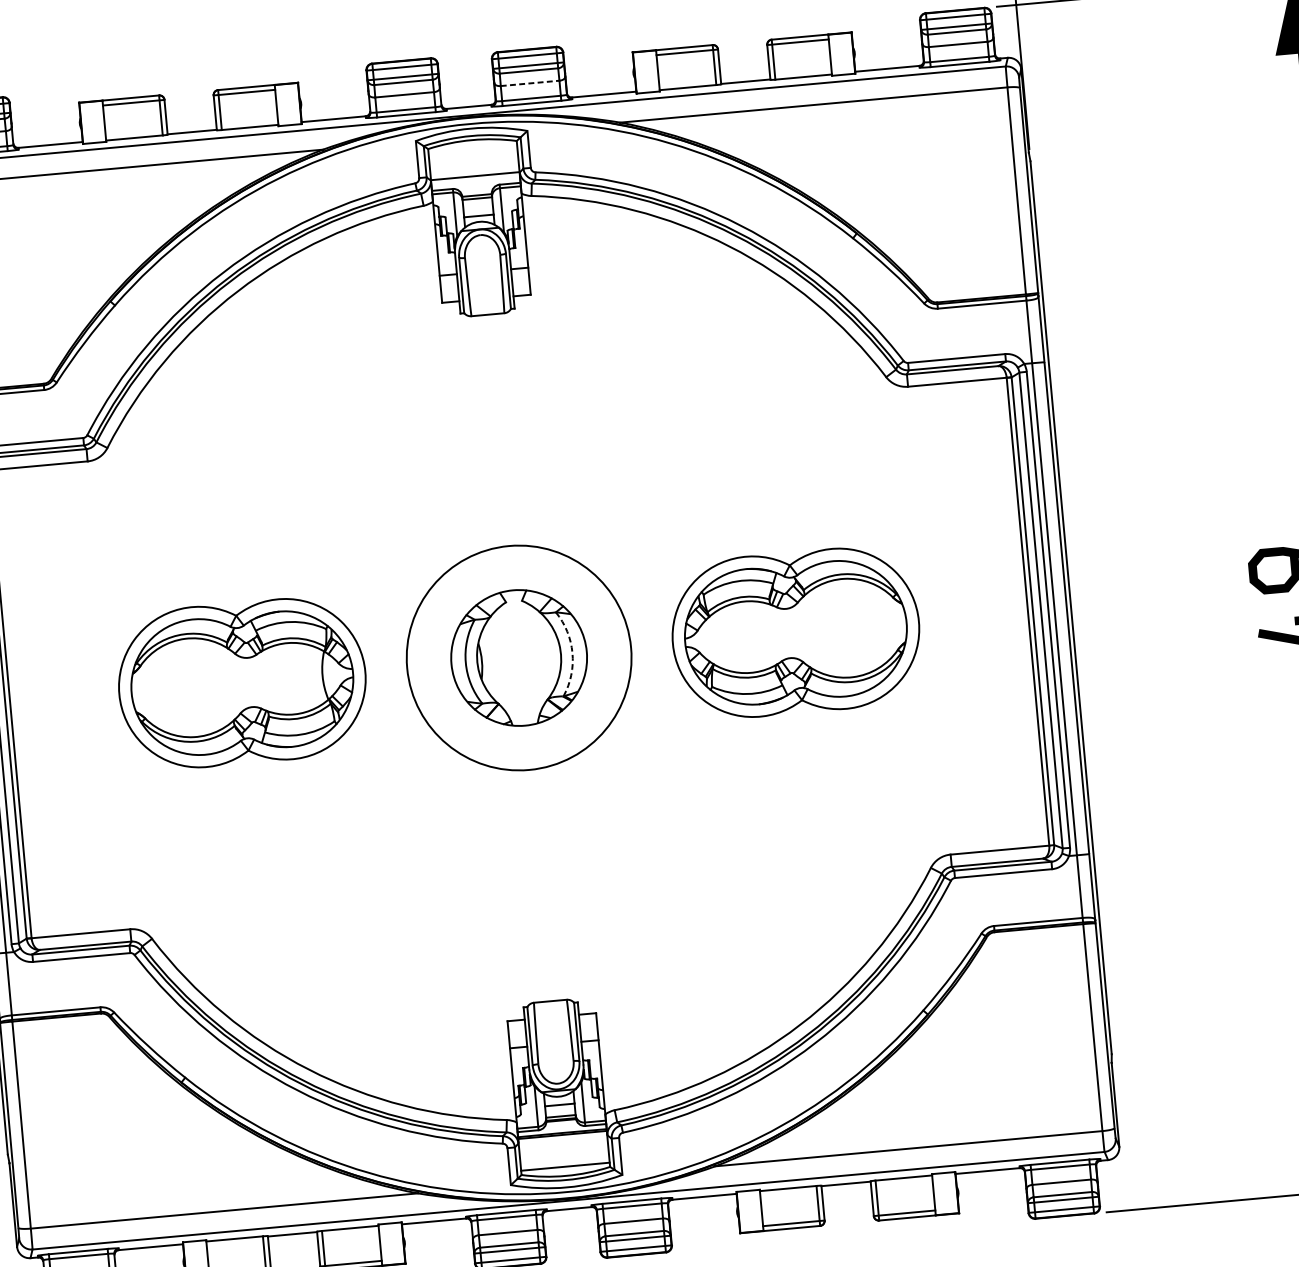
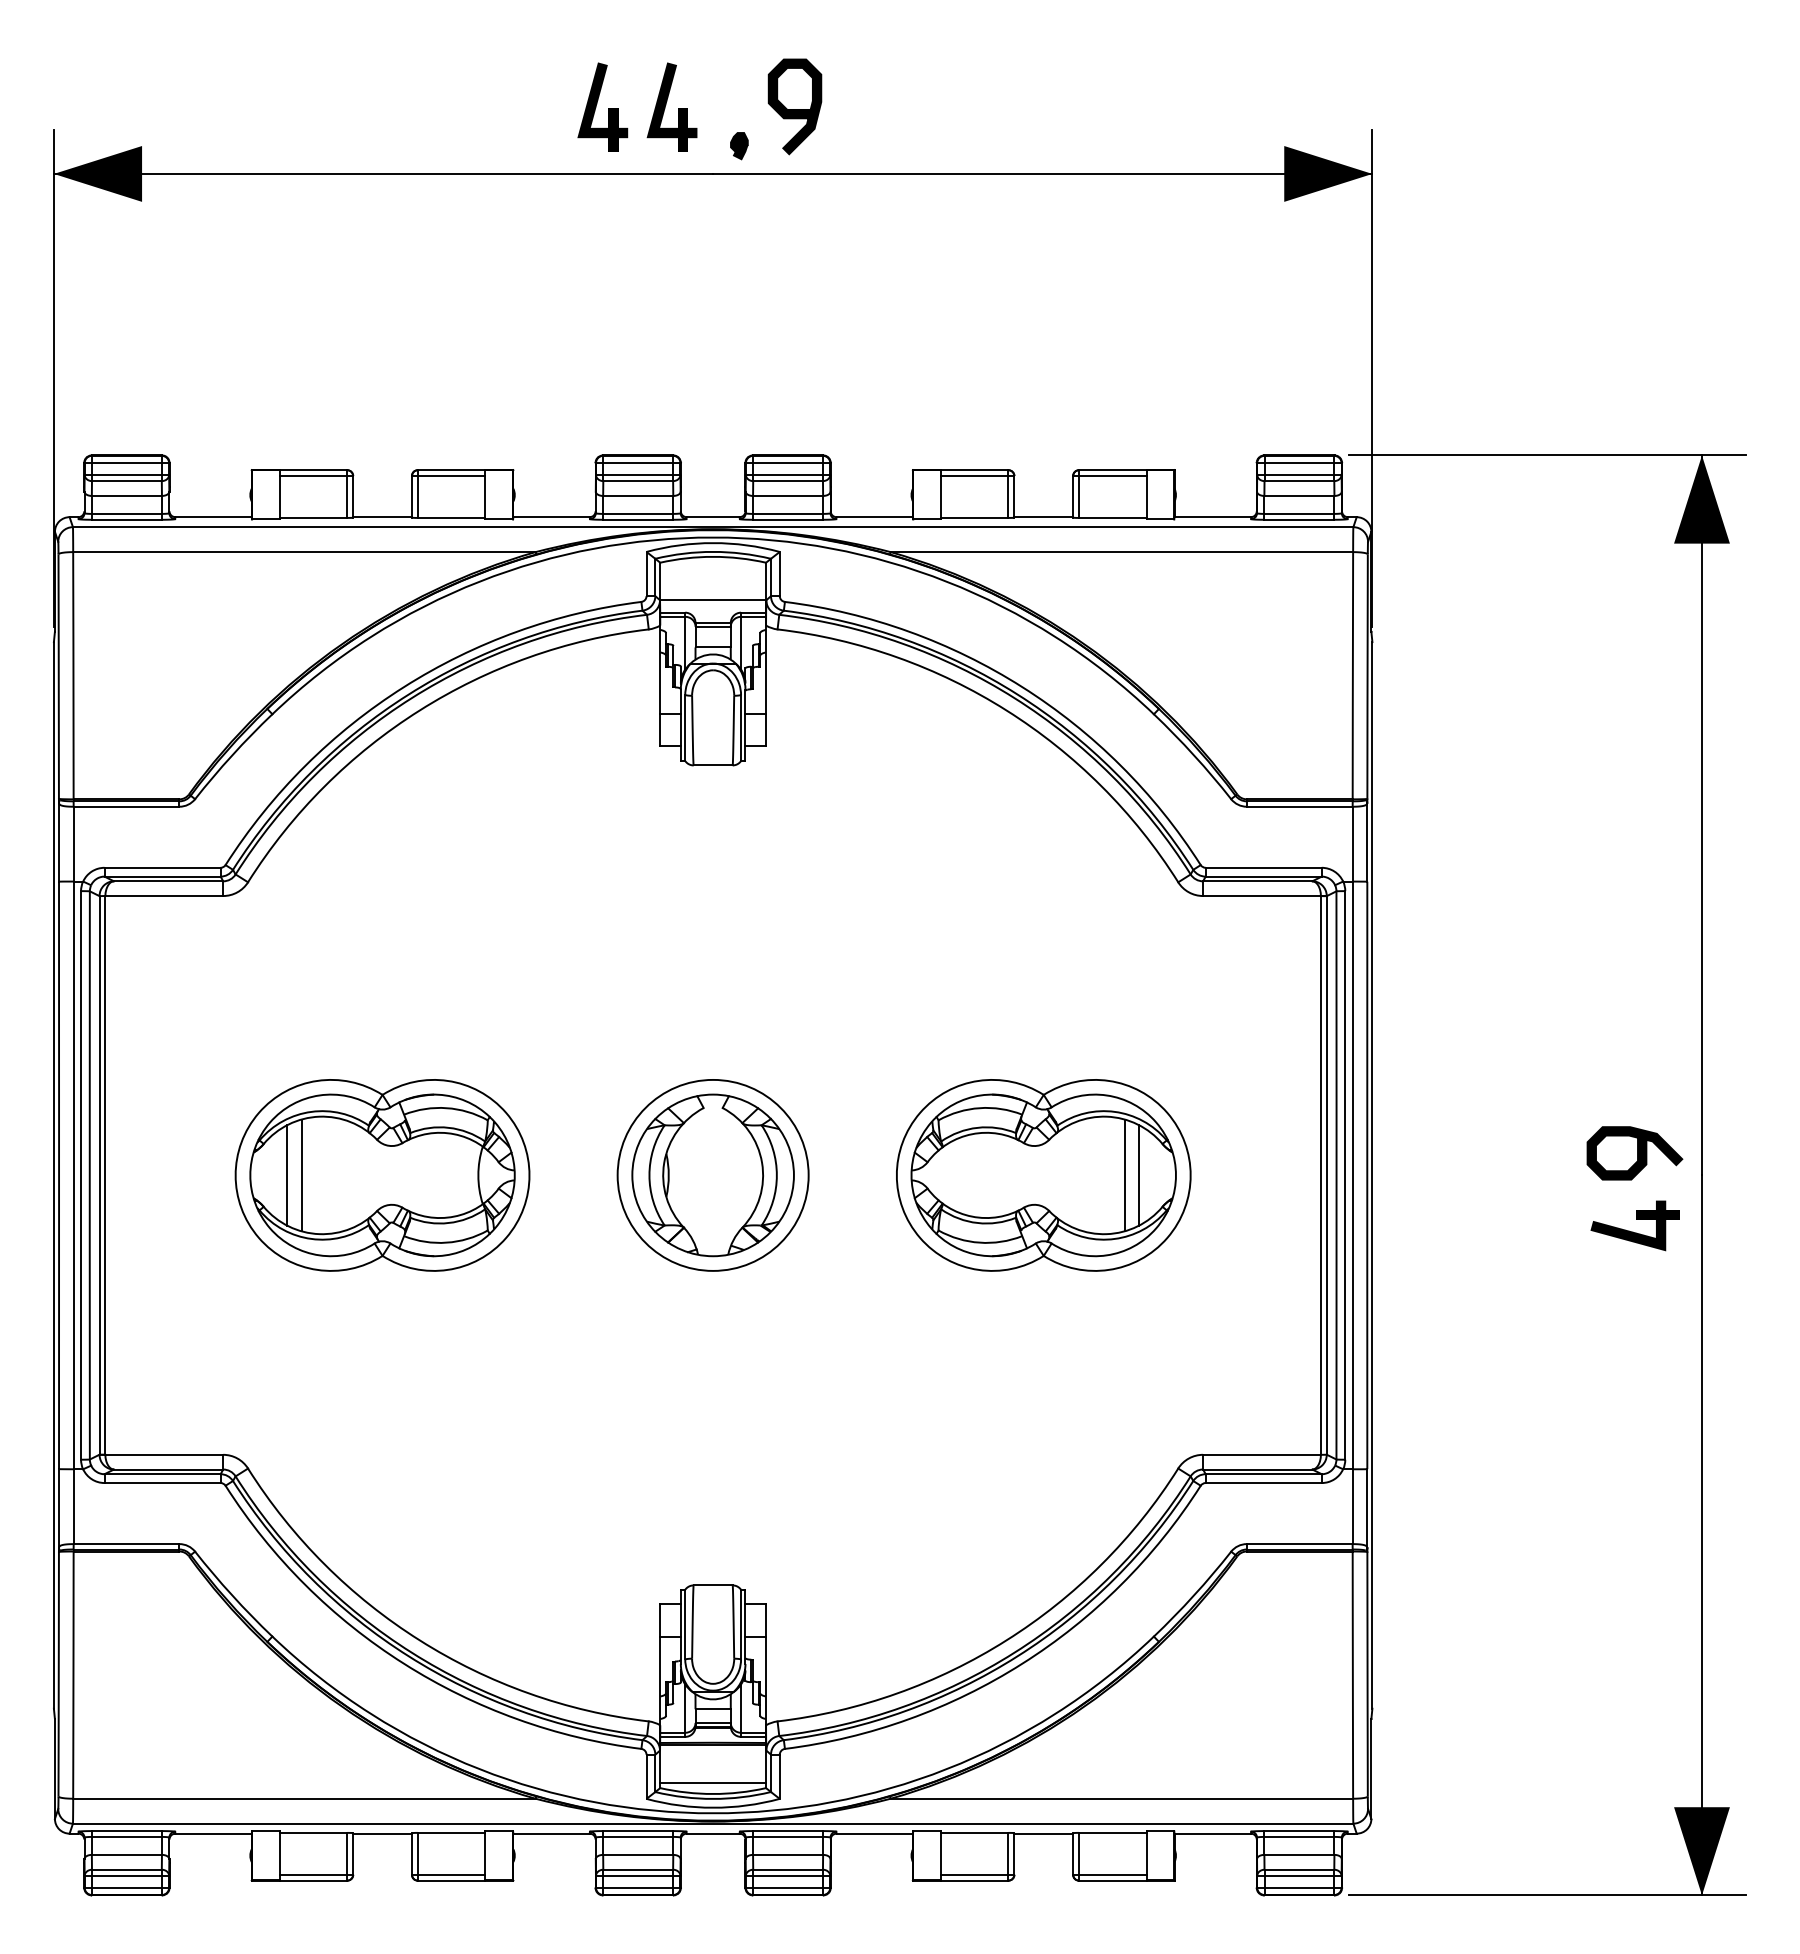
line: (530, 83) -> (788, 495), dashed -> solid
line: (876, 625) -> (1139, 1175), added
line: (863, 626) -> (1124, 1175), added
arc: (572, 653) -> (776, 1175), dashed -> solid
circle: (518, 657) -> (712, 1174), size x0.71
line: (174, 689) -> (301, 1175), added
line: (162, 690) -> (287, 1175), added

